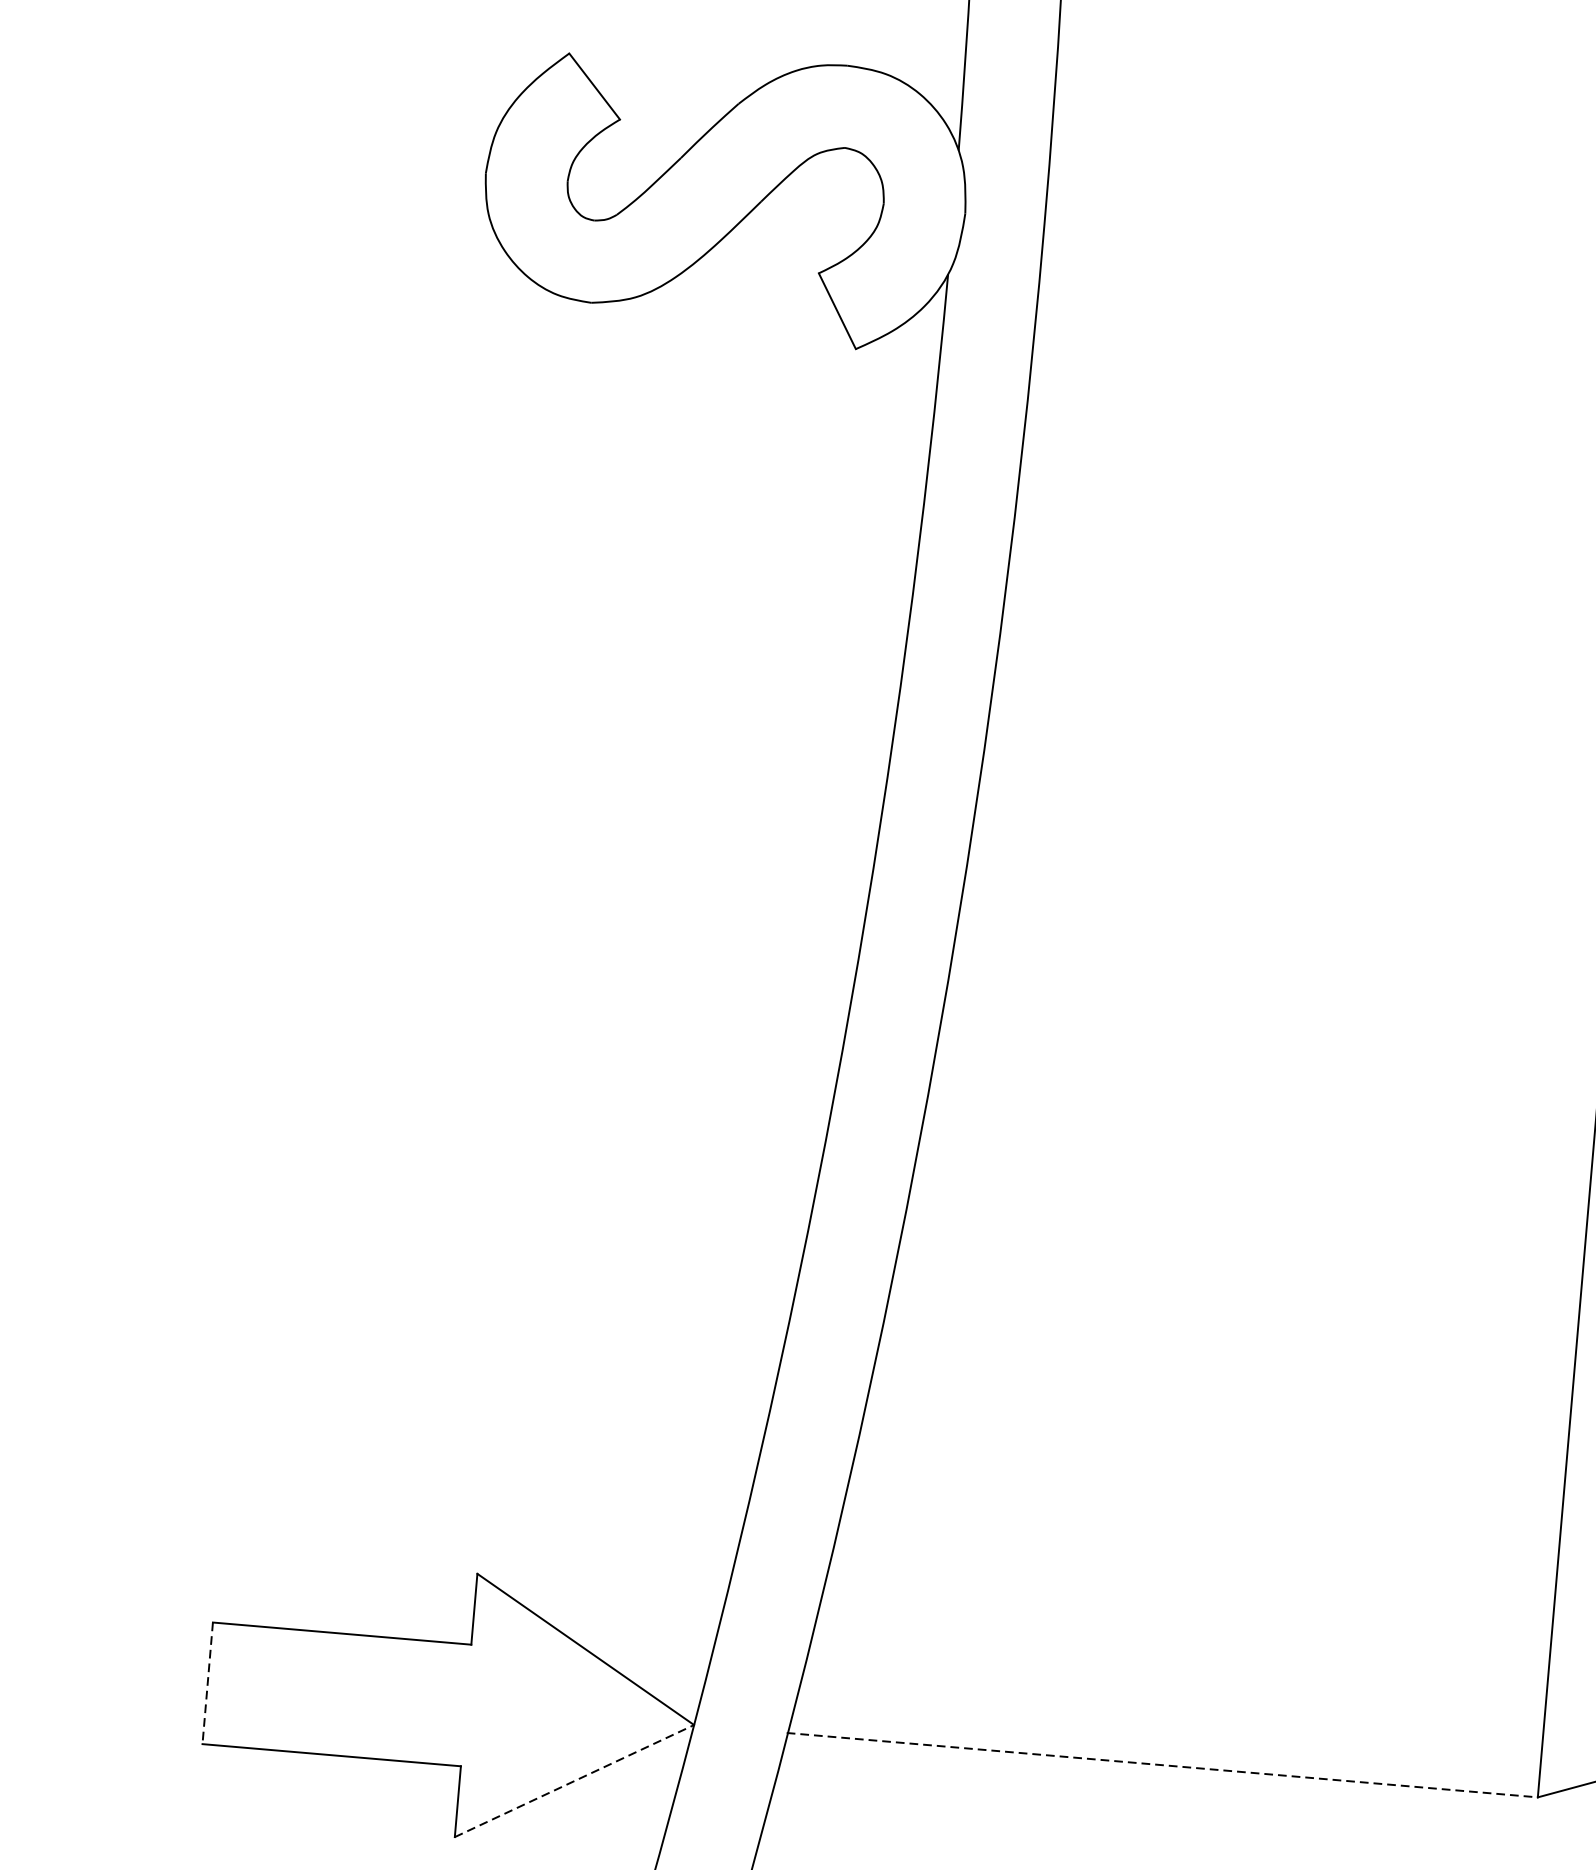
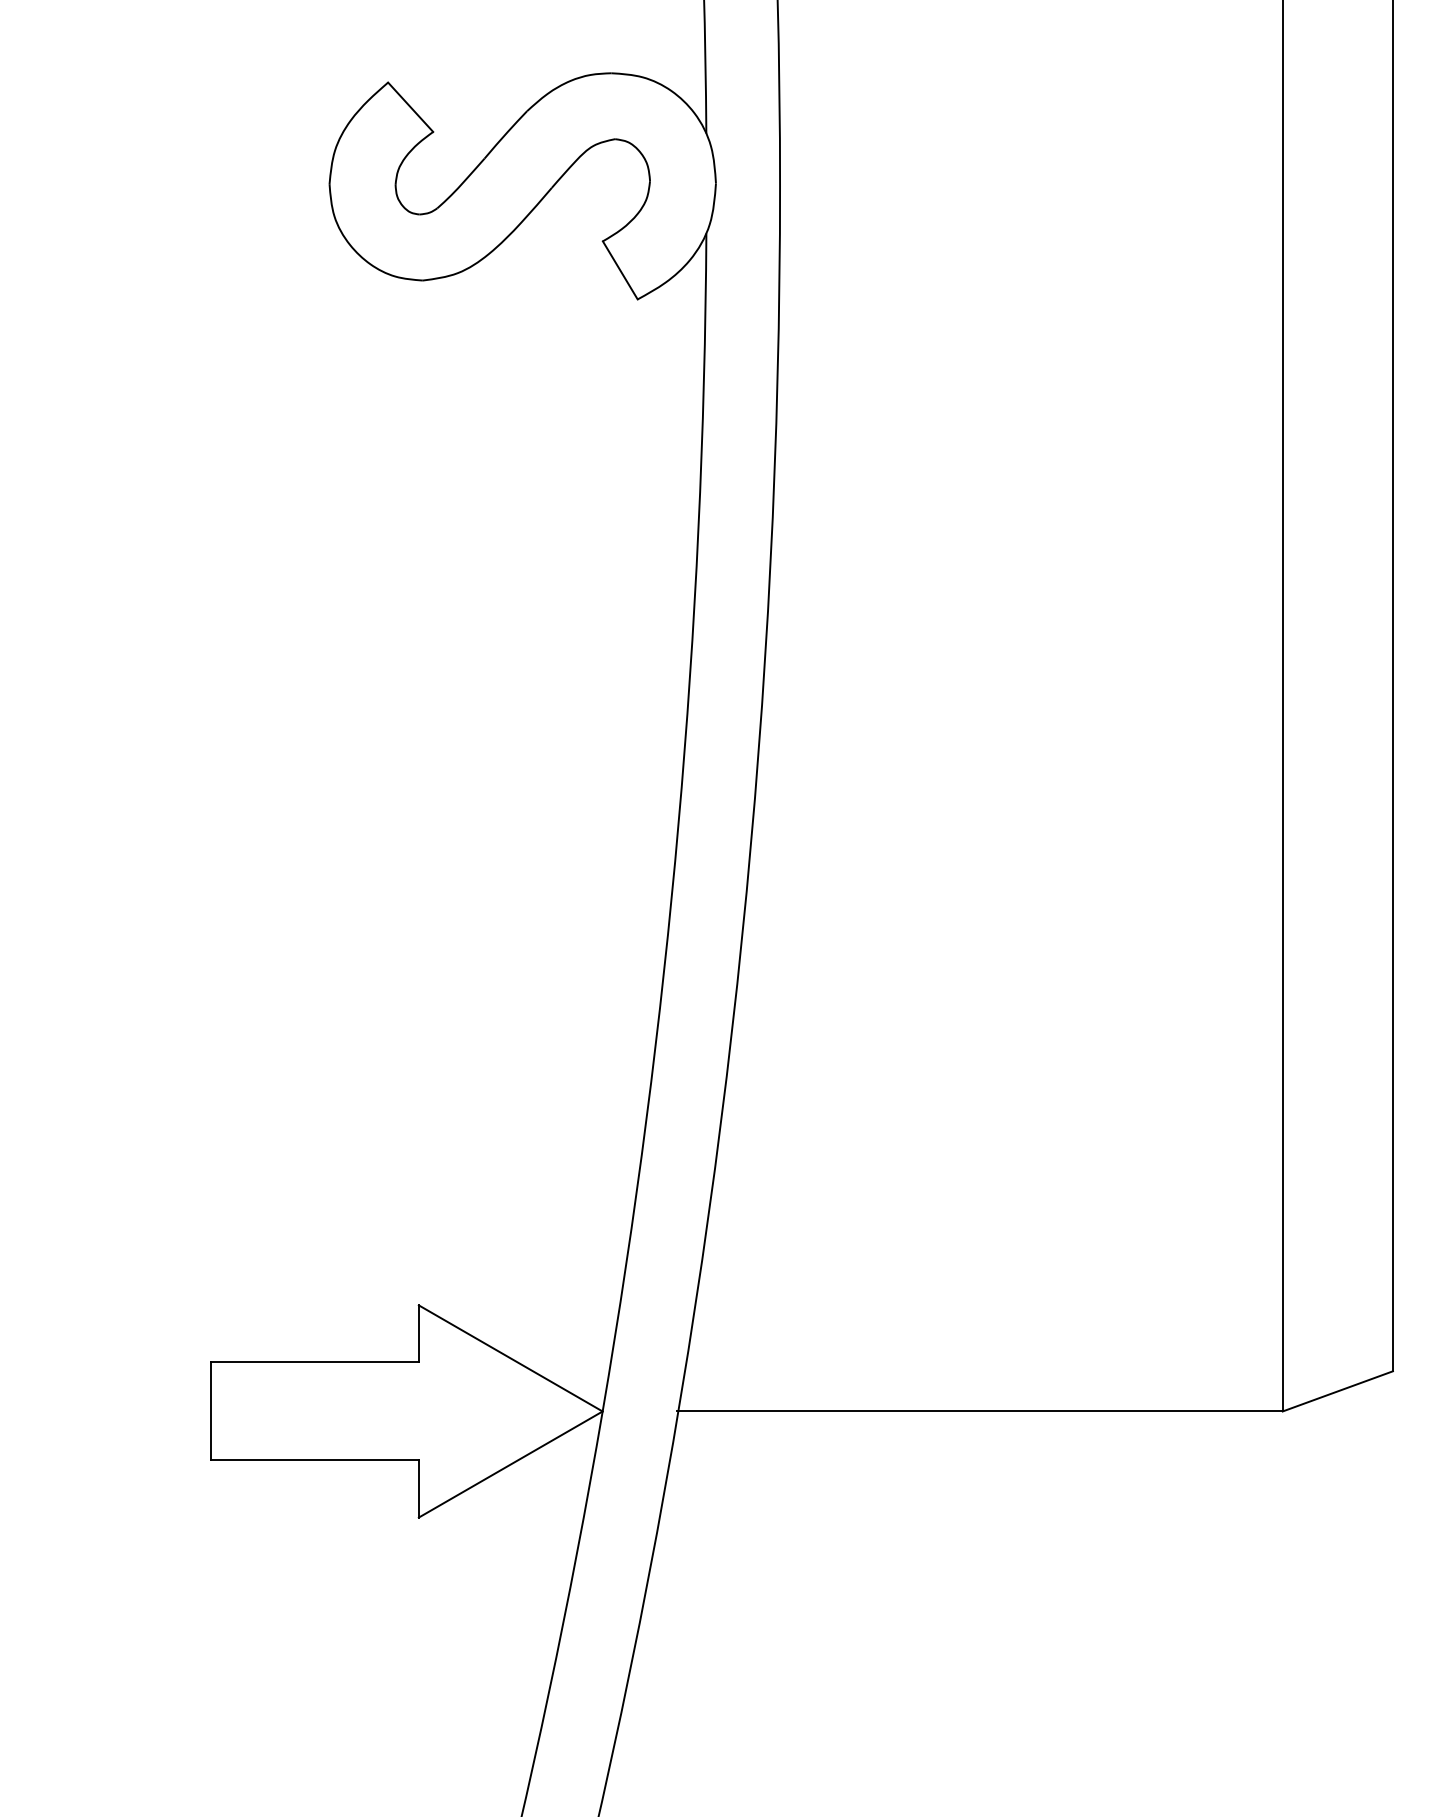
line: (207, 1683) -> (210, 1411), dashed -> solid
line: (1161, 1765) -> (979, 1411), dashed -> solid
line: (575, 1781) -> (511, 1464), dashed -> solid

